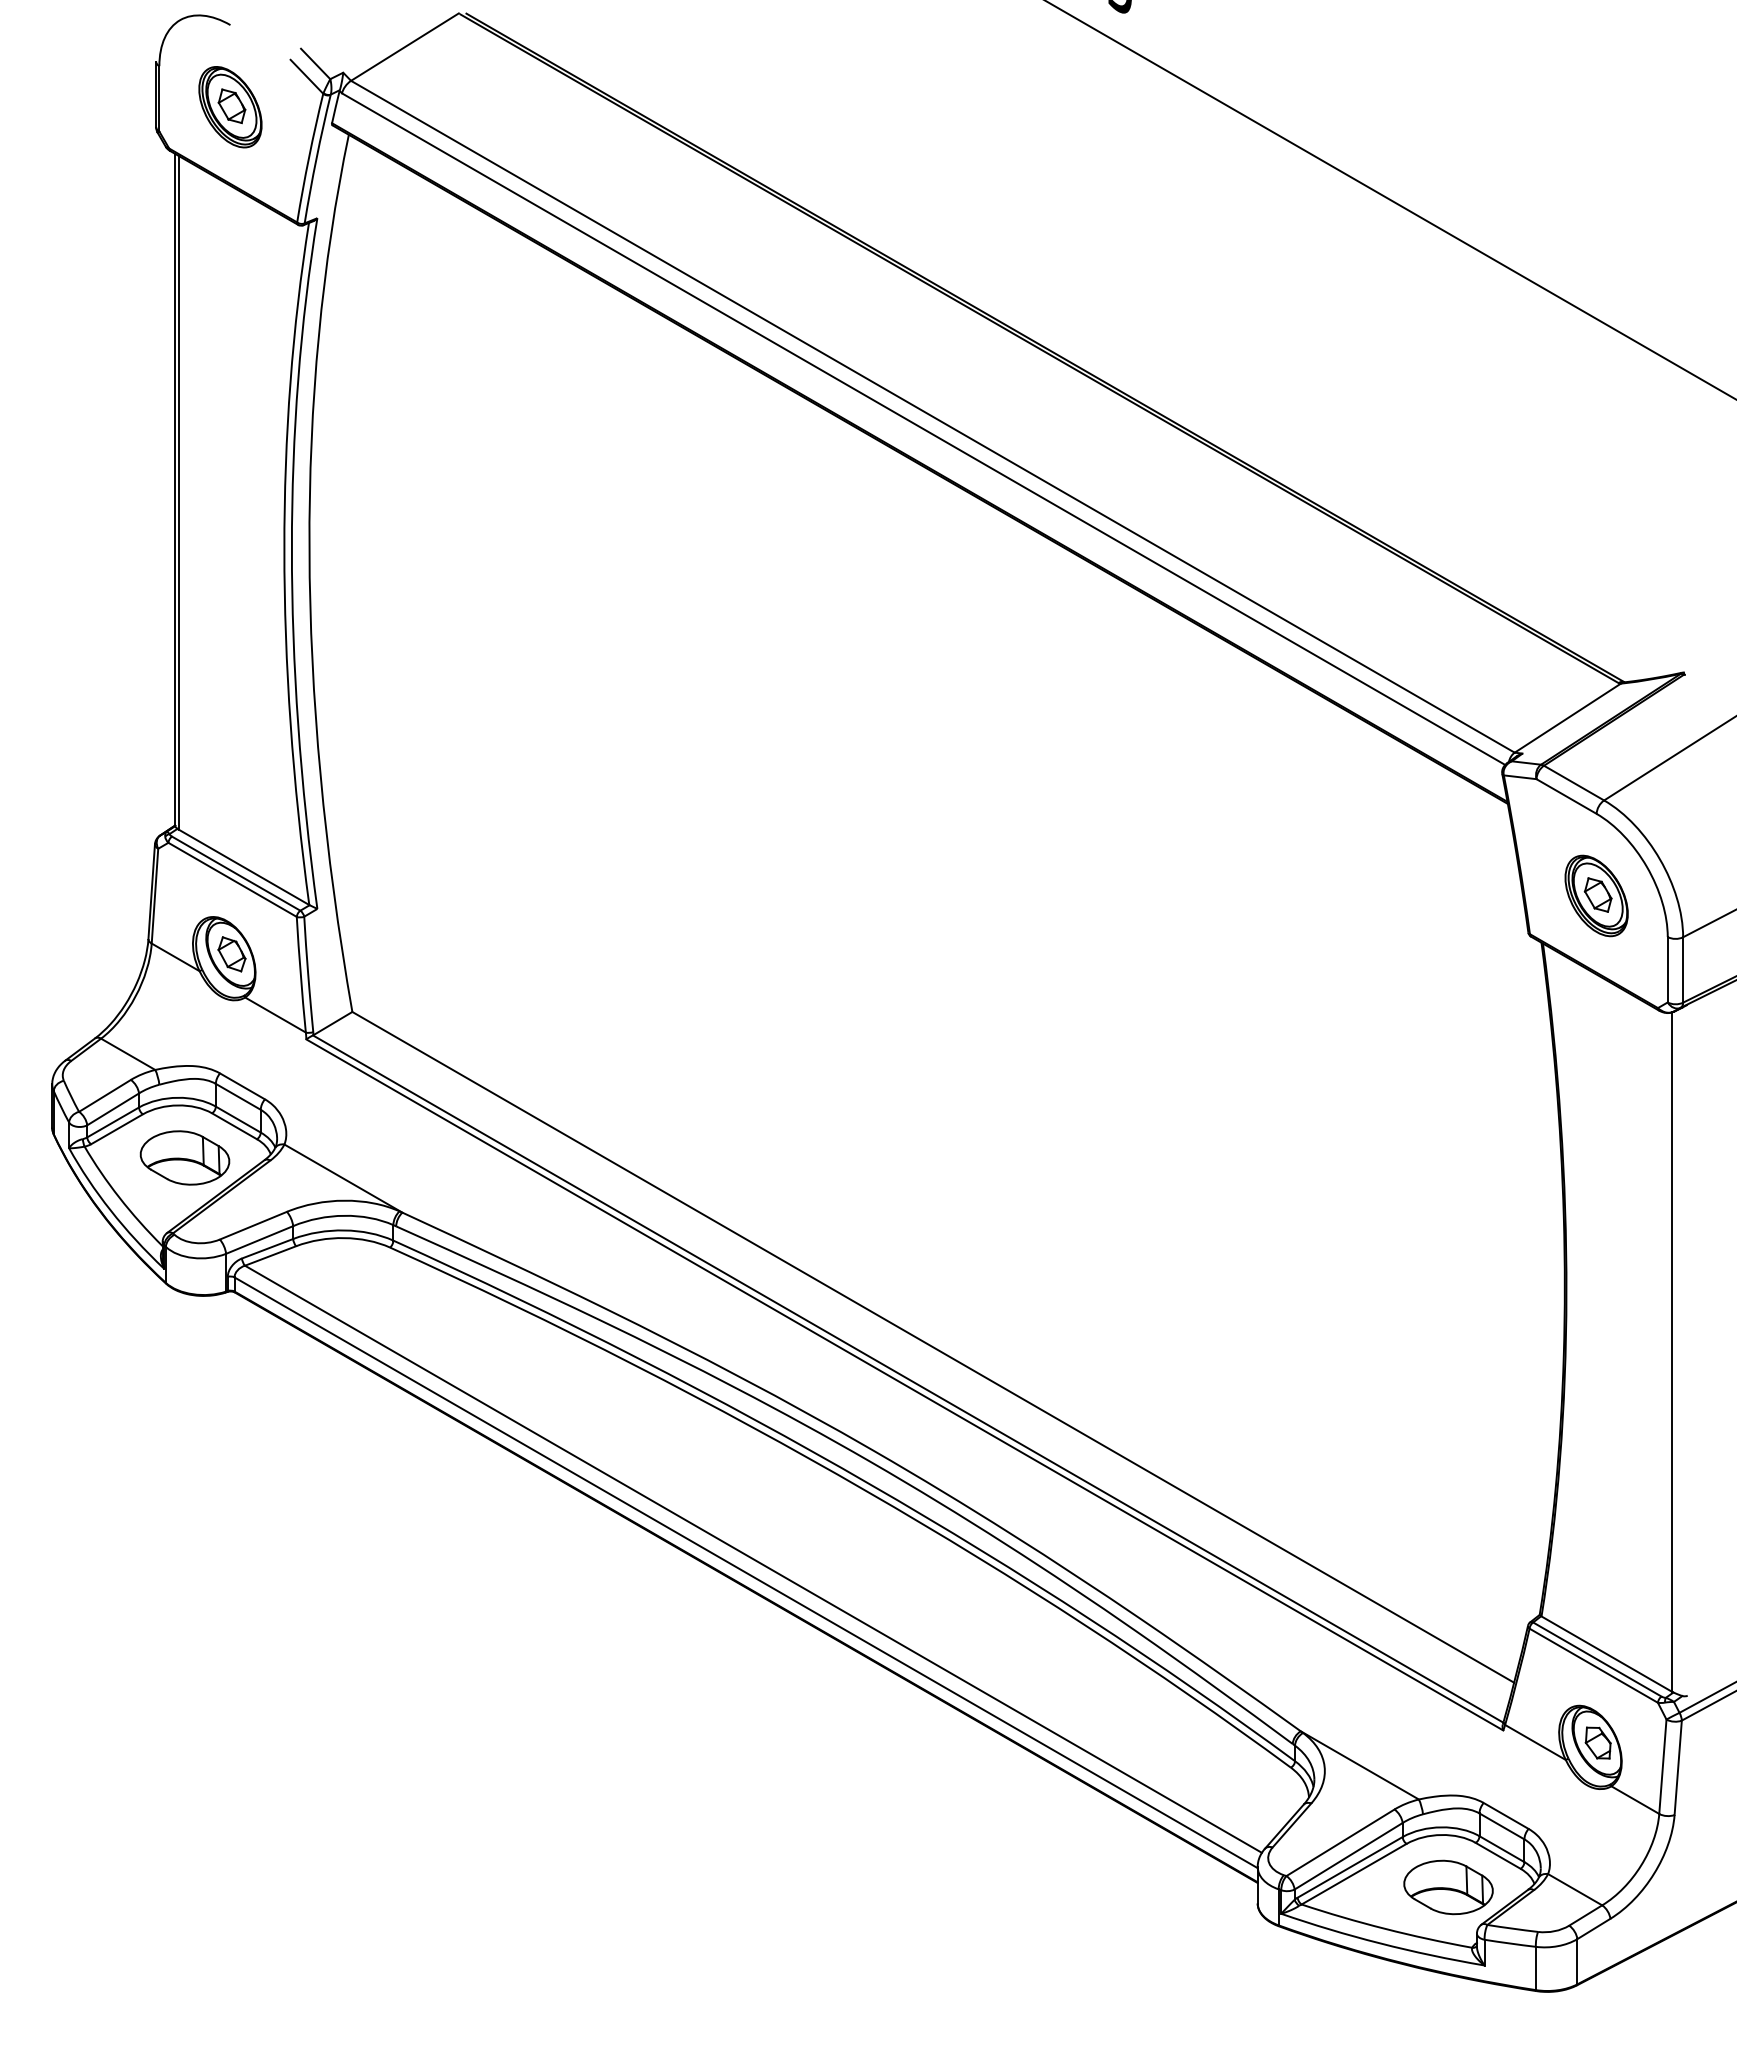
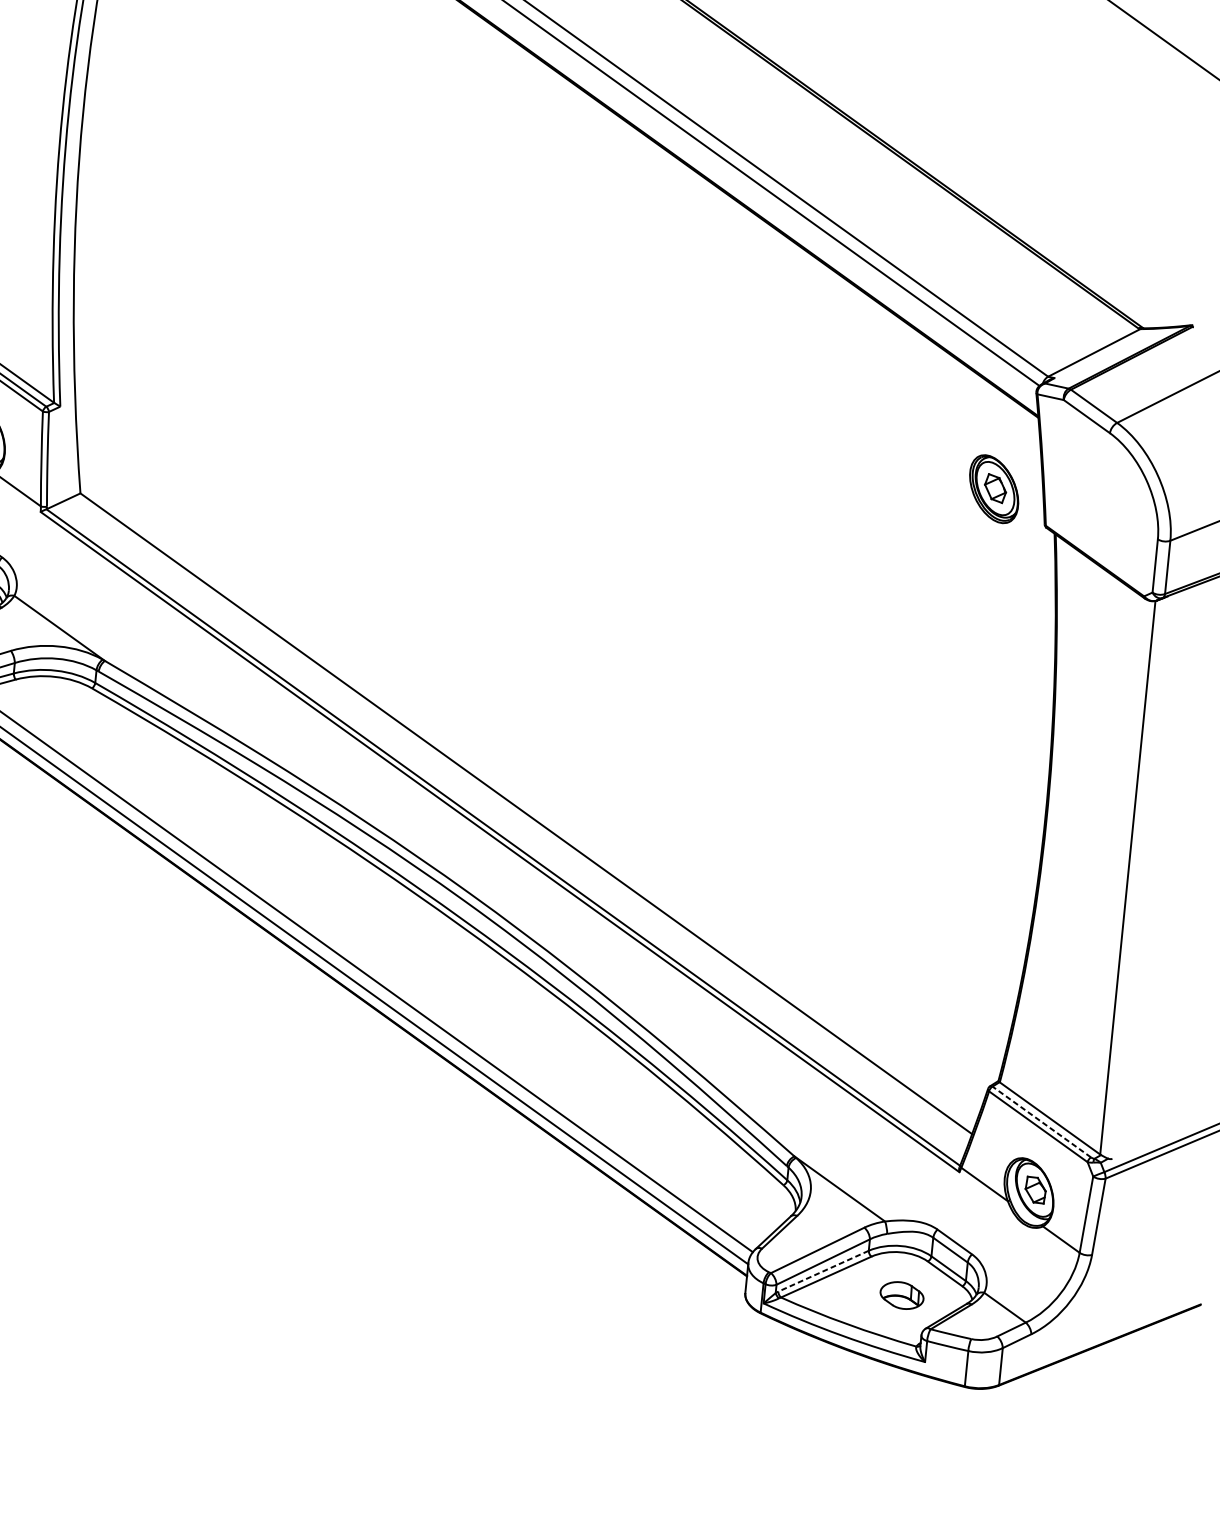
part: (1596, 895) -> (994, 488), moved
line: (1596, 1659) -> (1041, 1121), solid -> dashed
line: (1350, 1867) -> (823, 1271), solid -> dashed
part: (1448, 1887) -> (902, 1295), size x0.6

